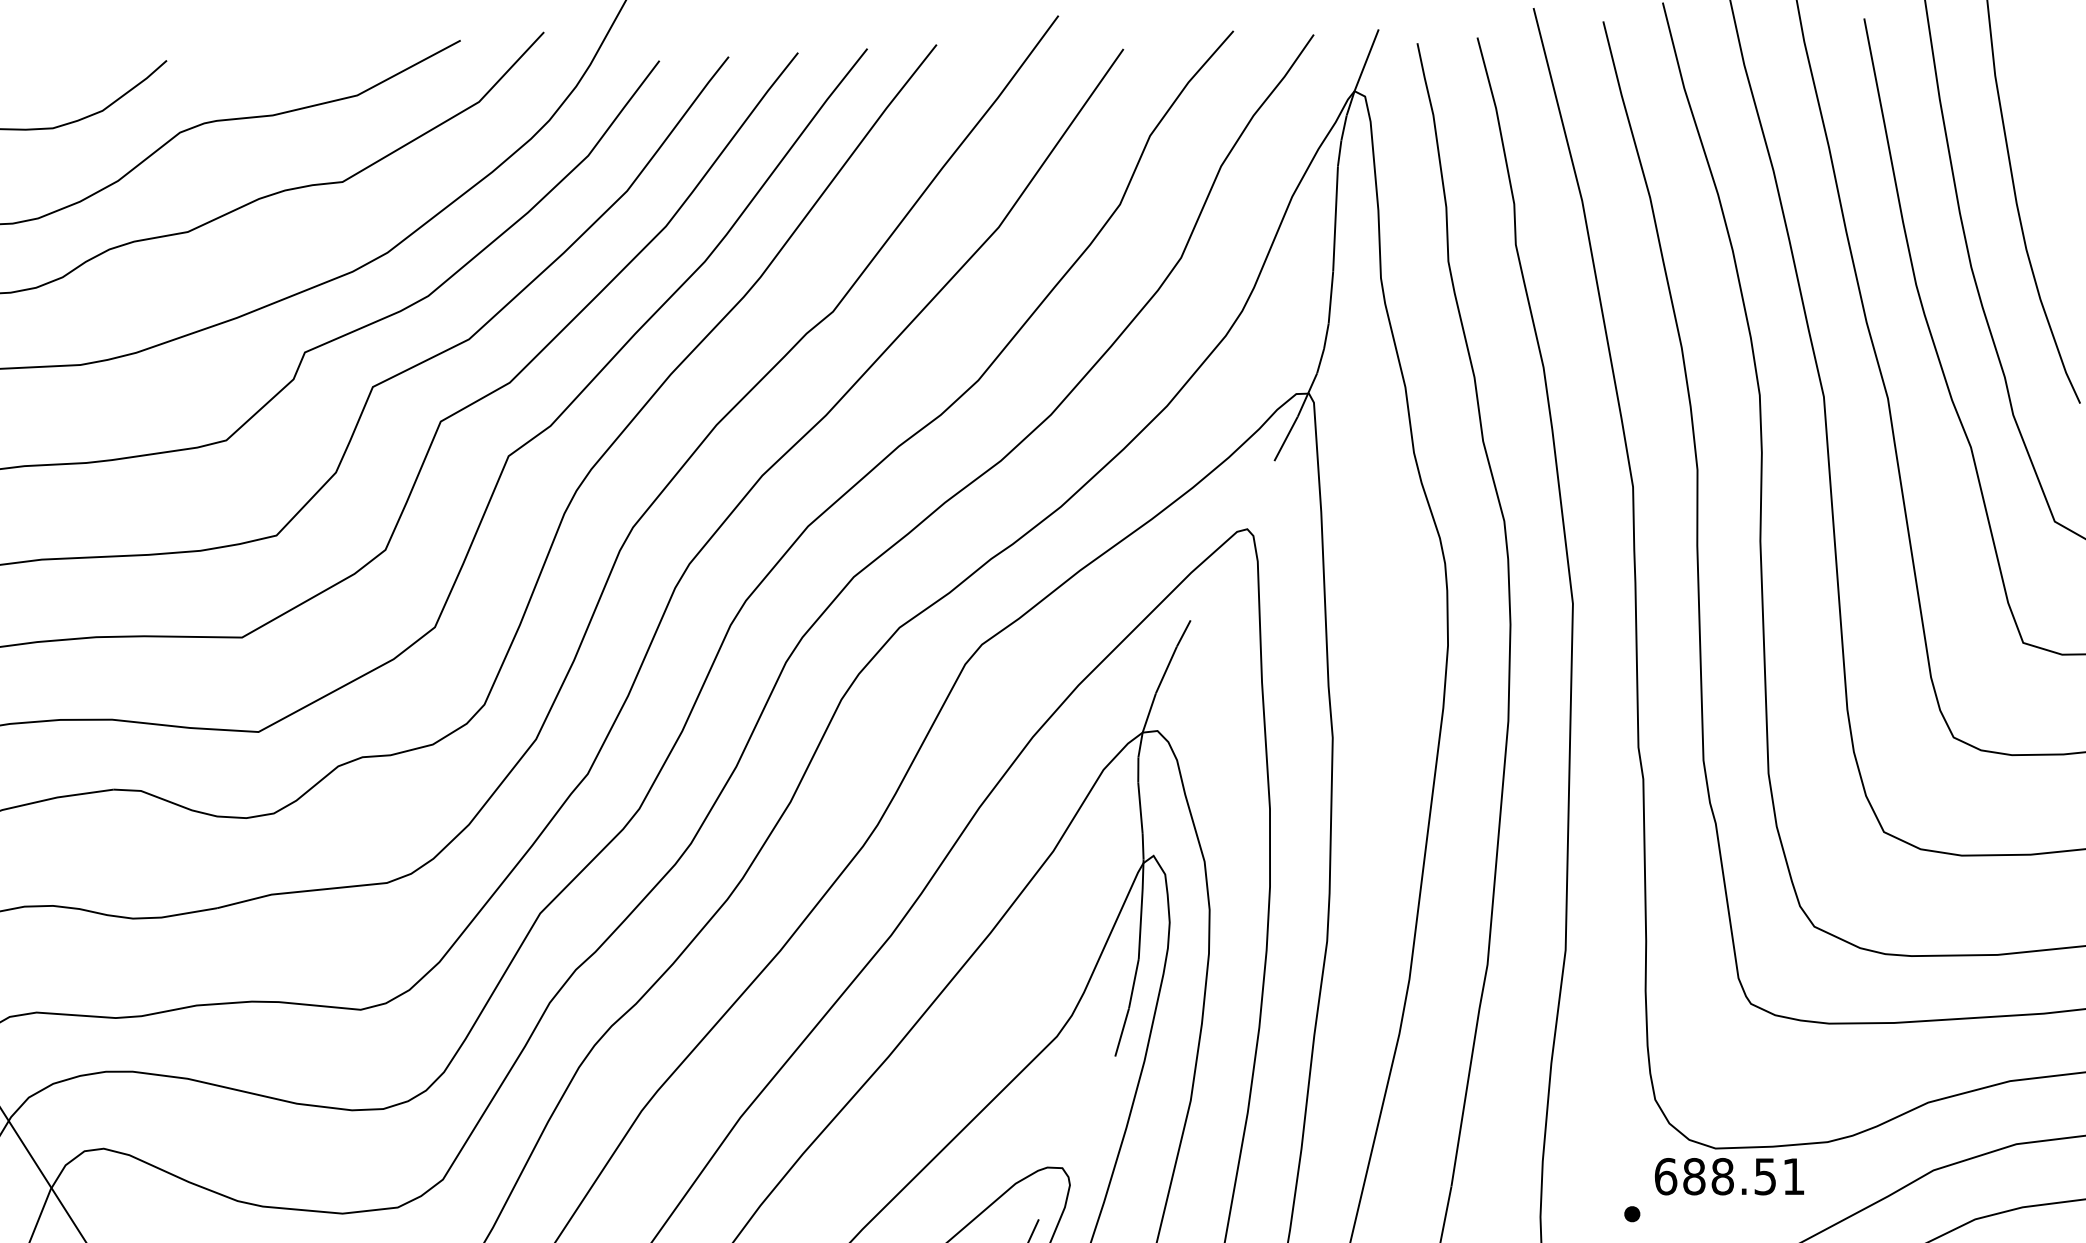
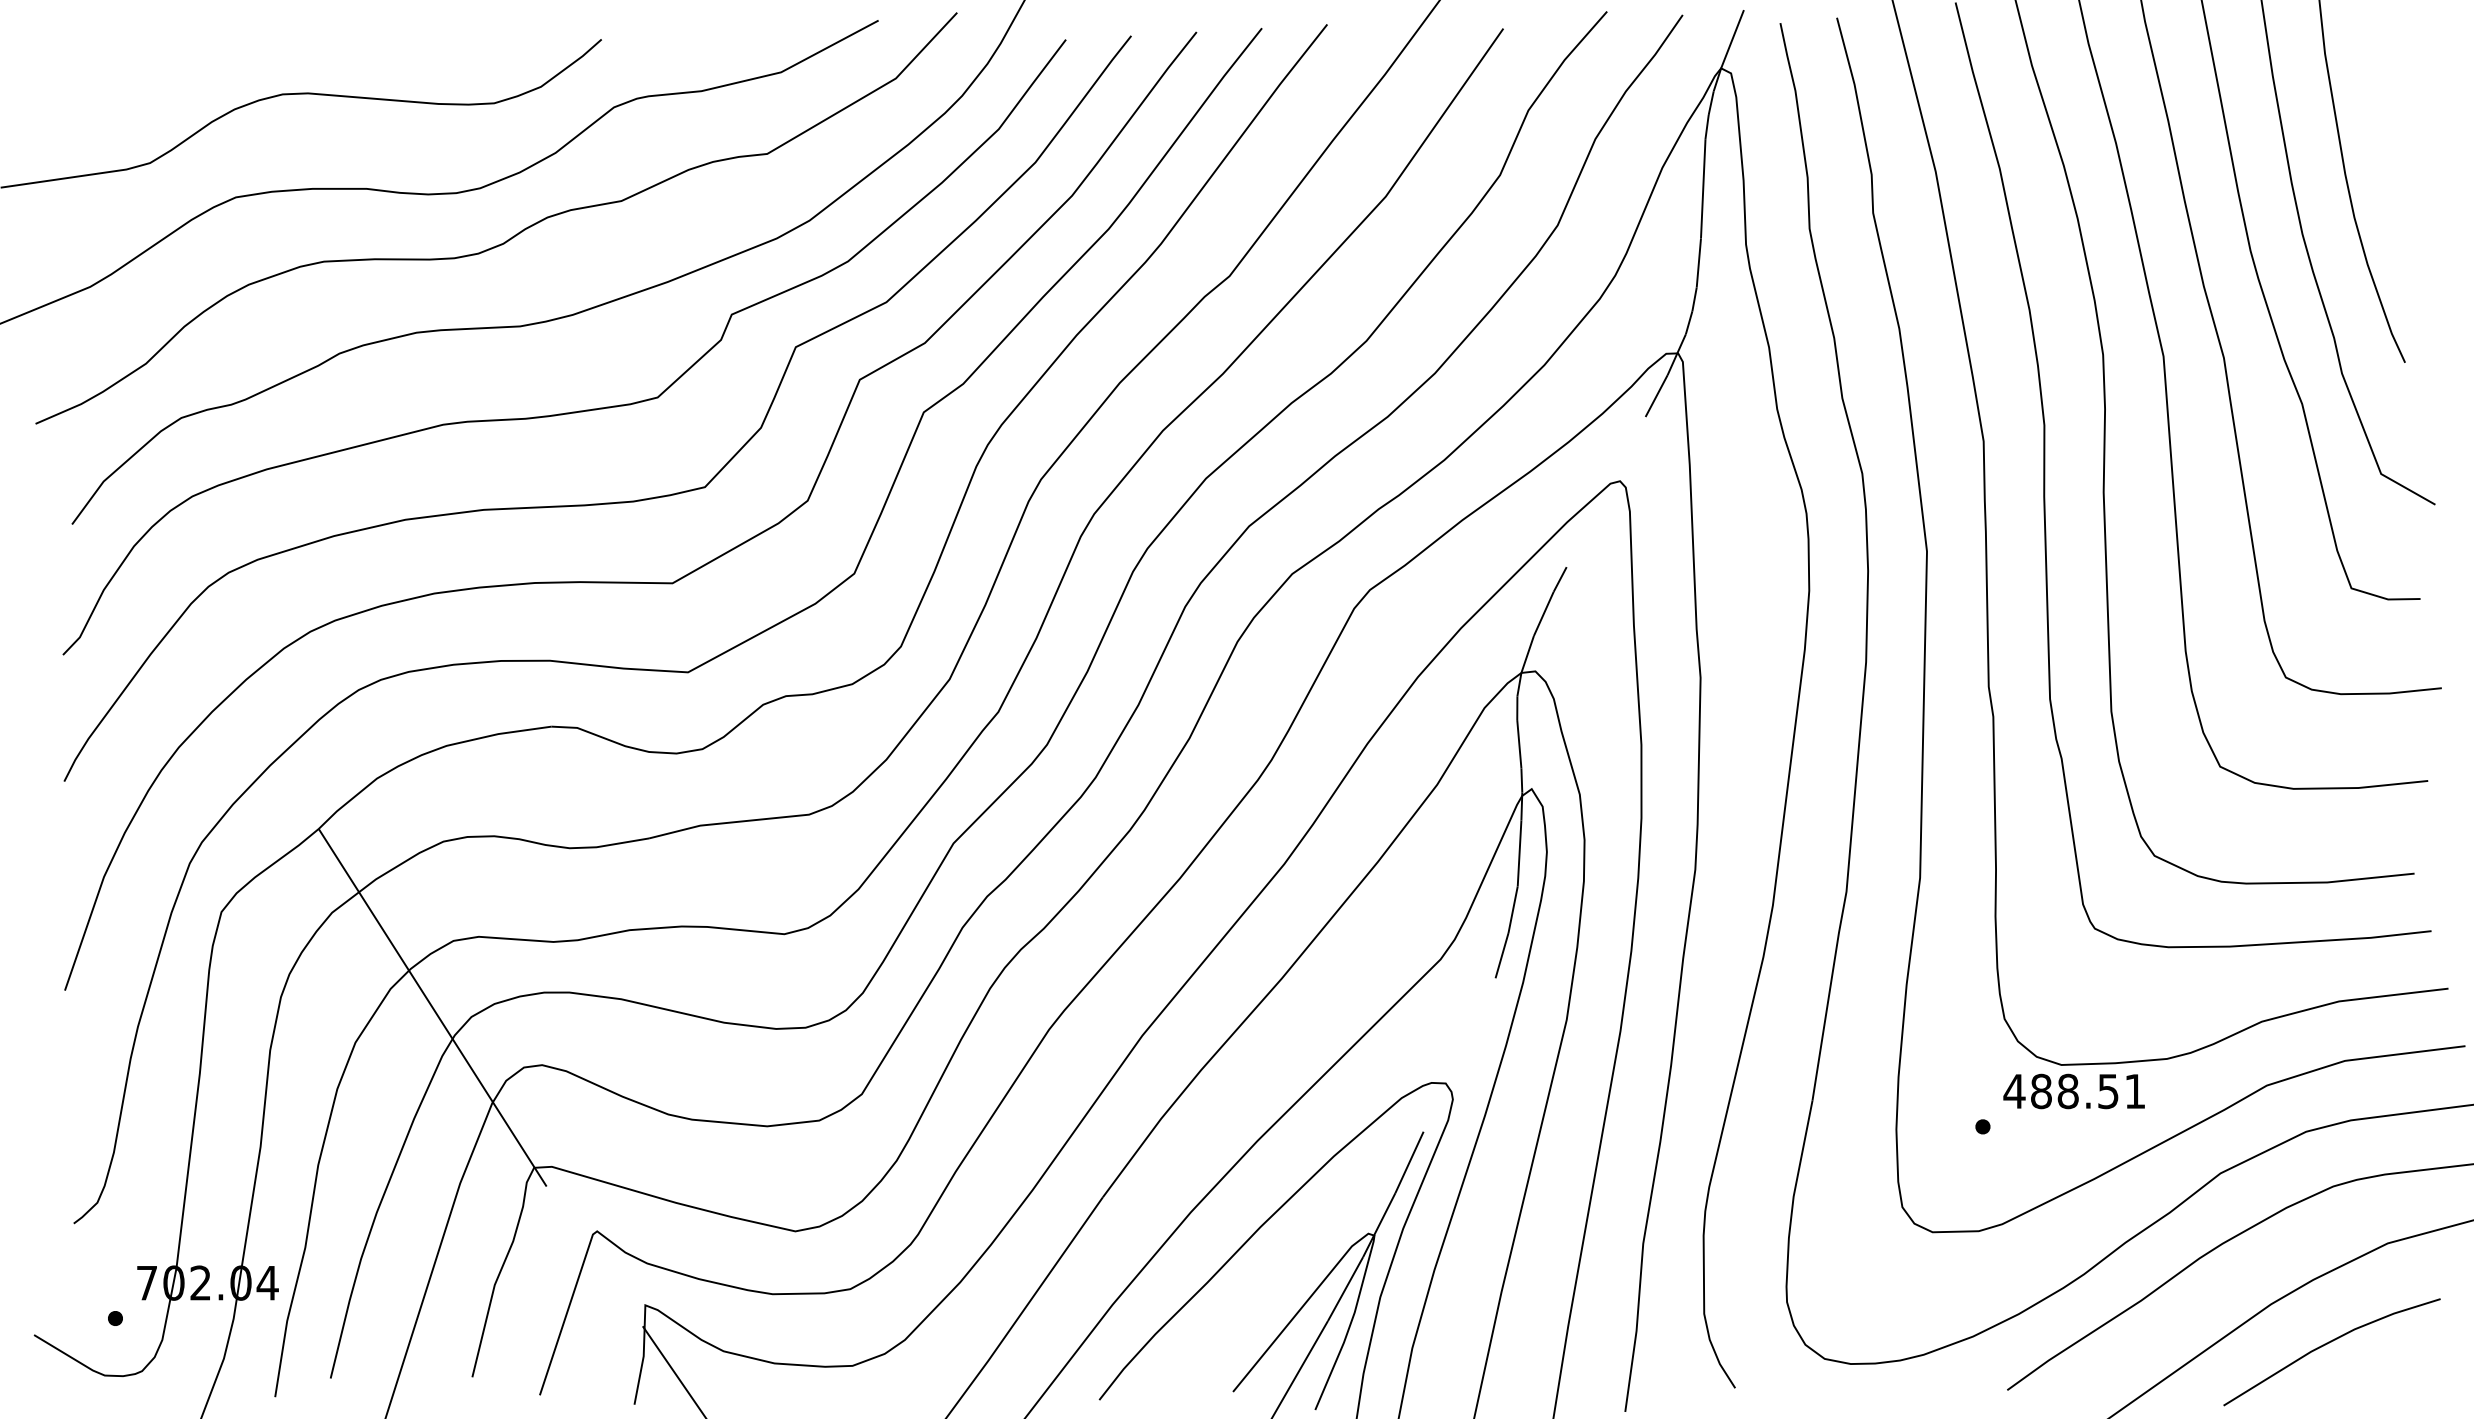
text: (1665, 1176) -> (2014, 1091), 688.51 -> 488.51

